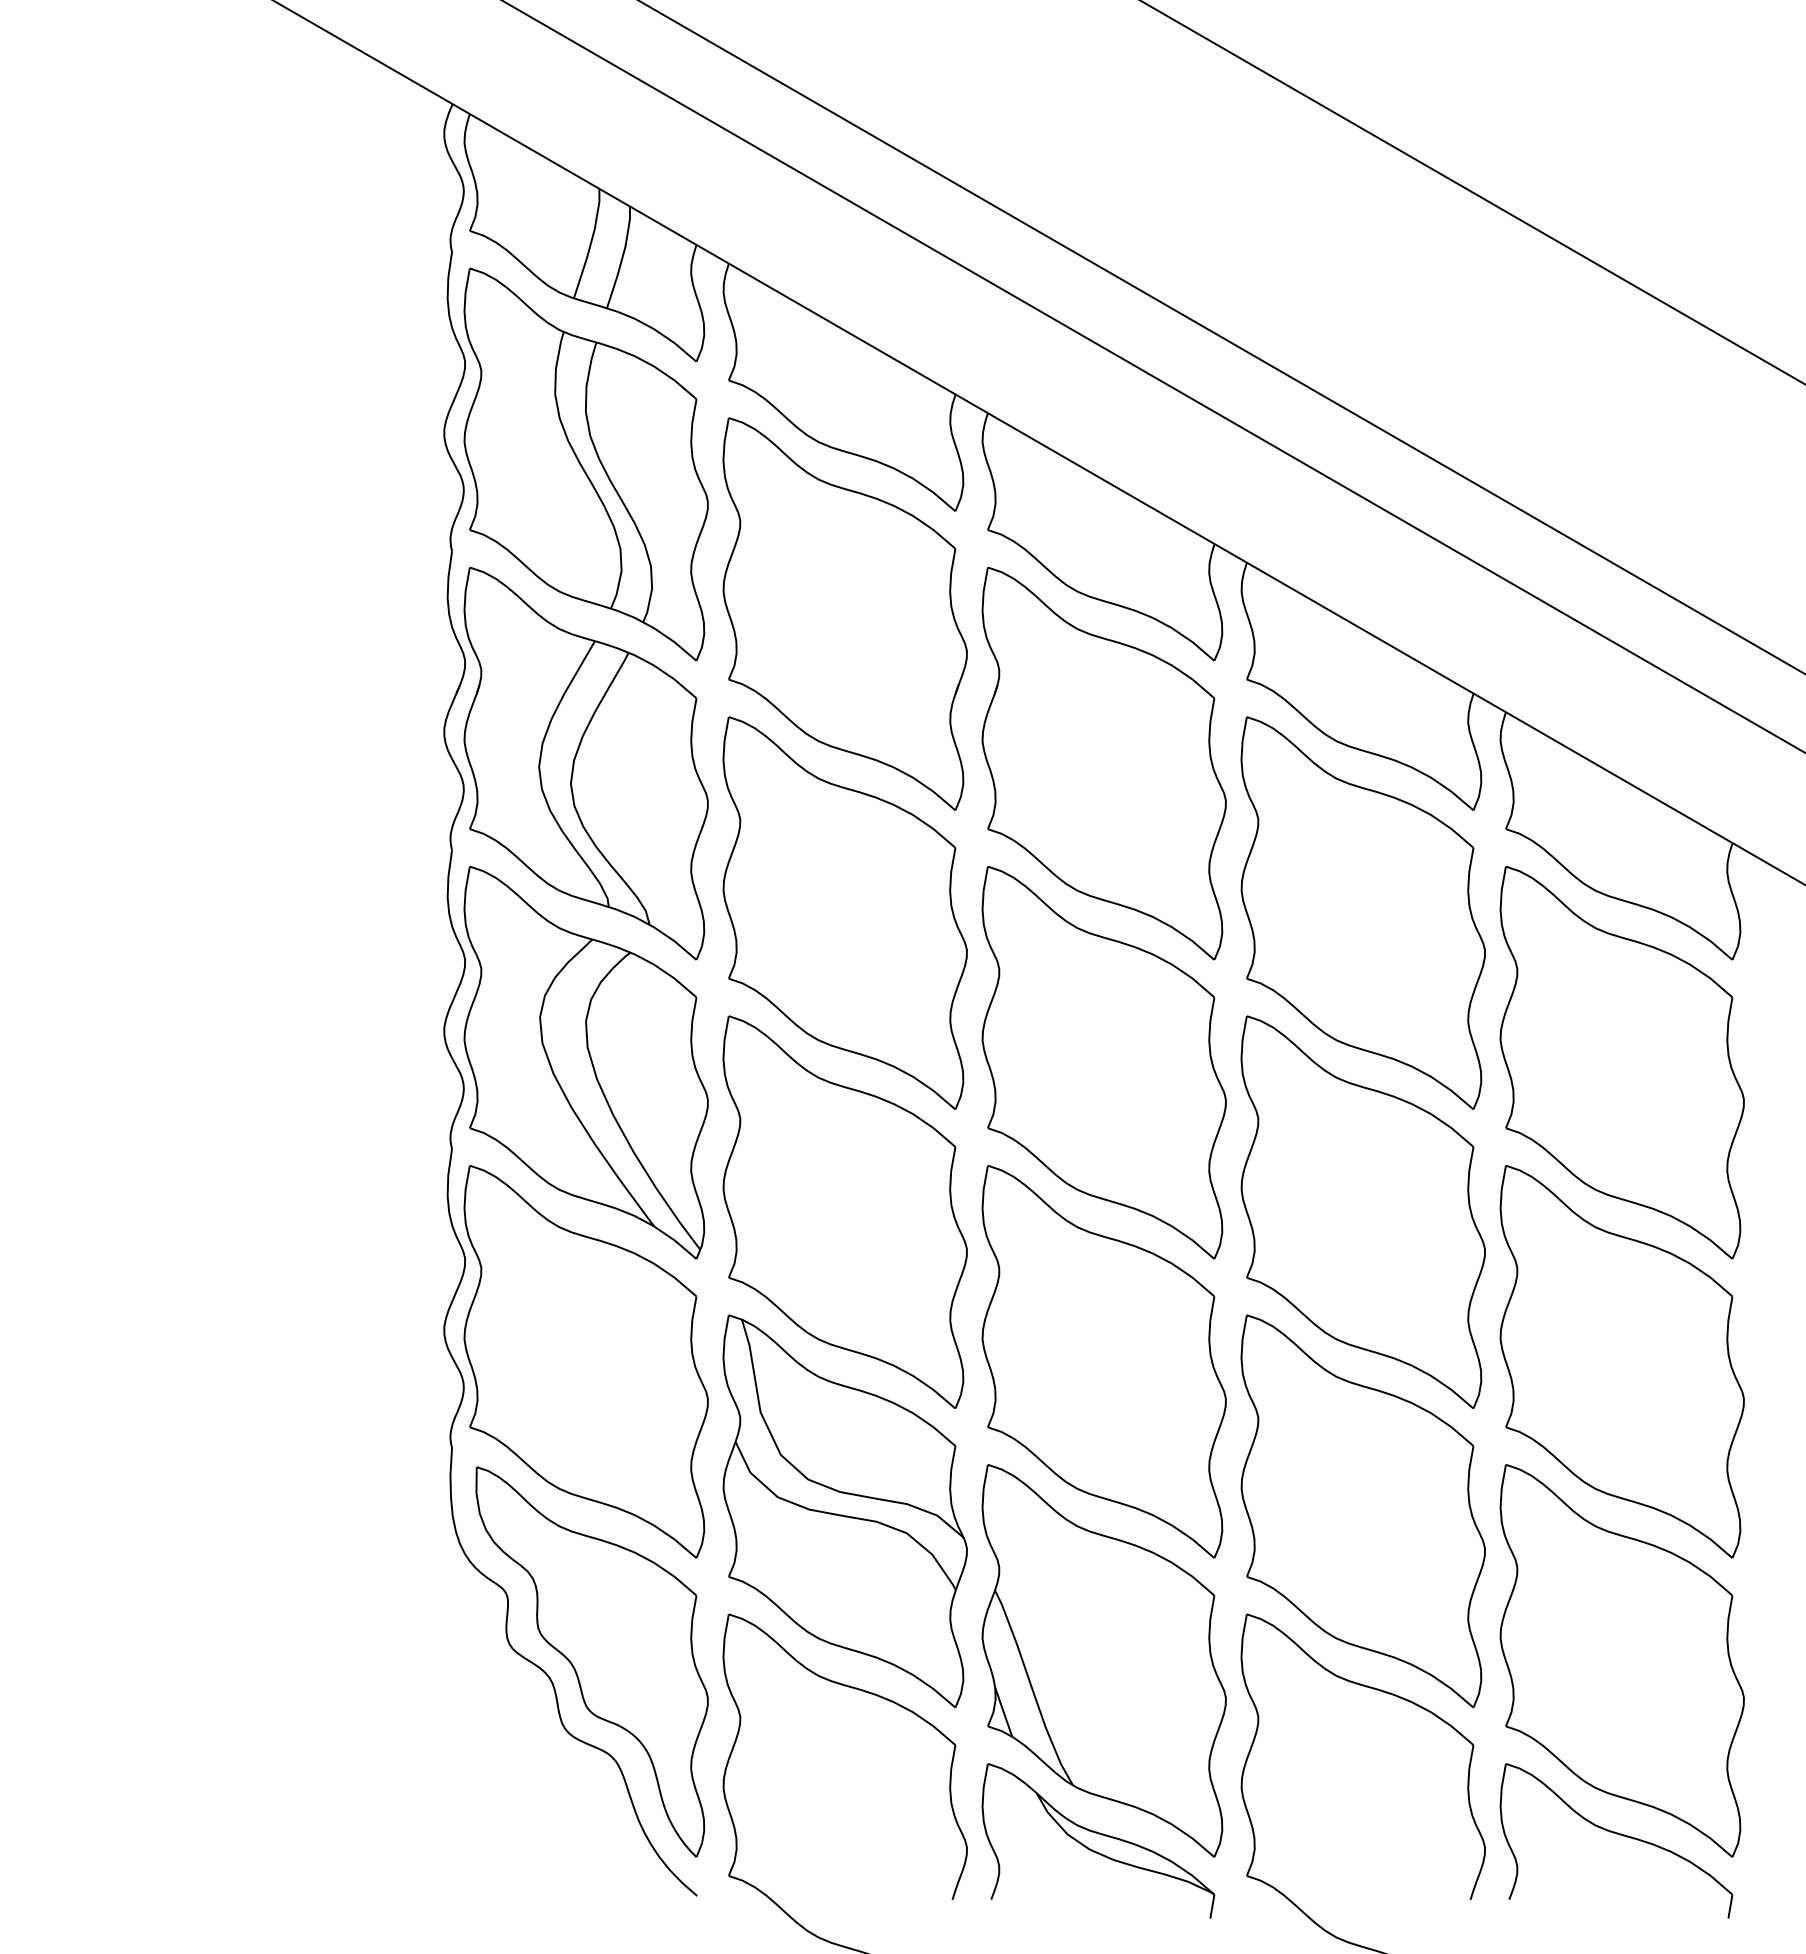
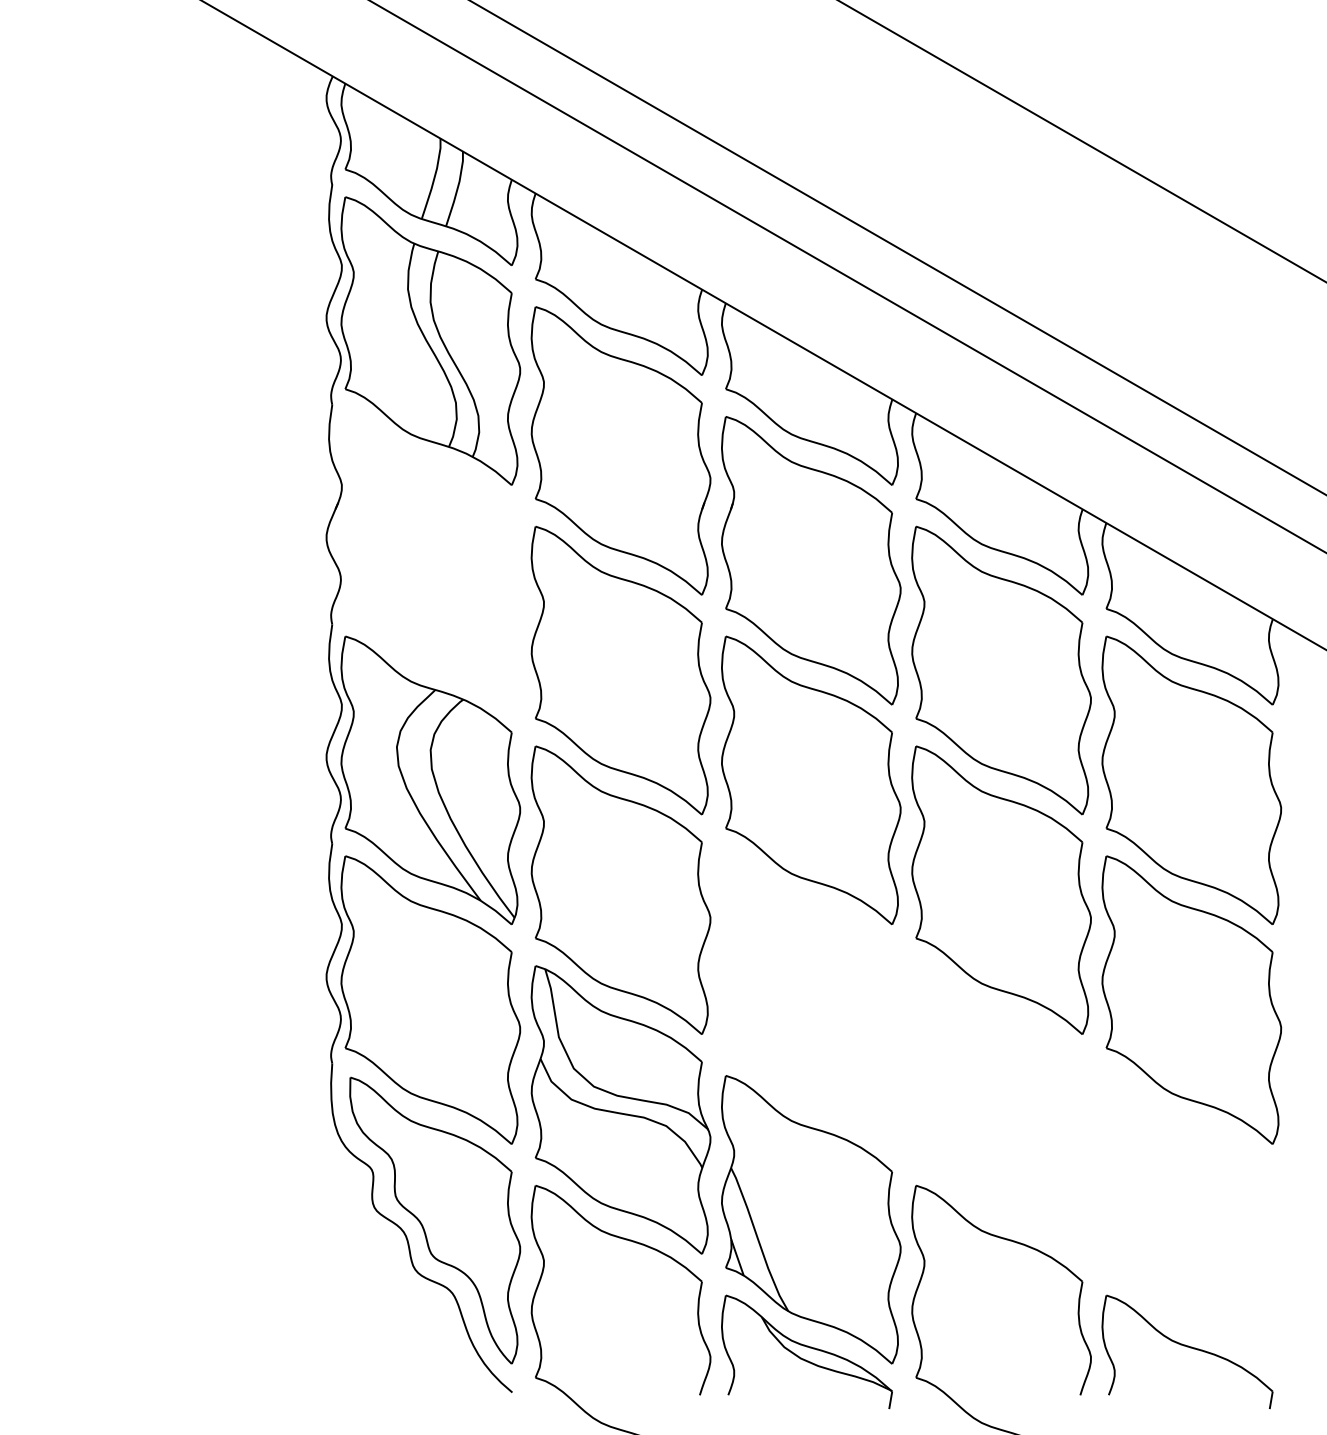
part: (585, 763) -> (430, 560), removed
part: (1103, 1361) -> (810, 999), removed
part: (1362, 1511) -> (1001, 1110), removed
part: (1621, 1660) -> (1191, 1219), removed

